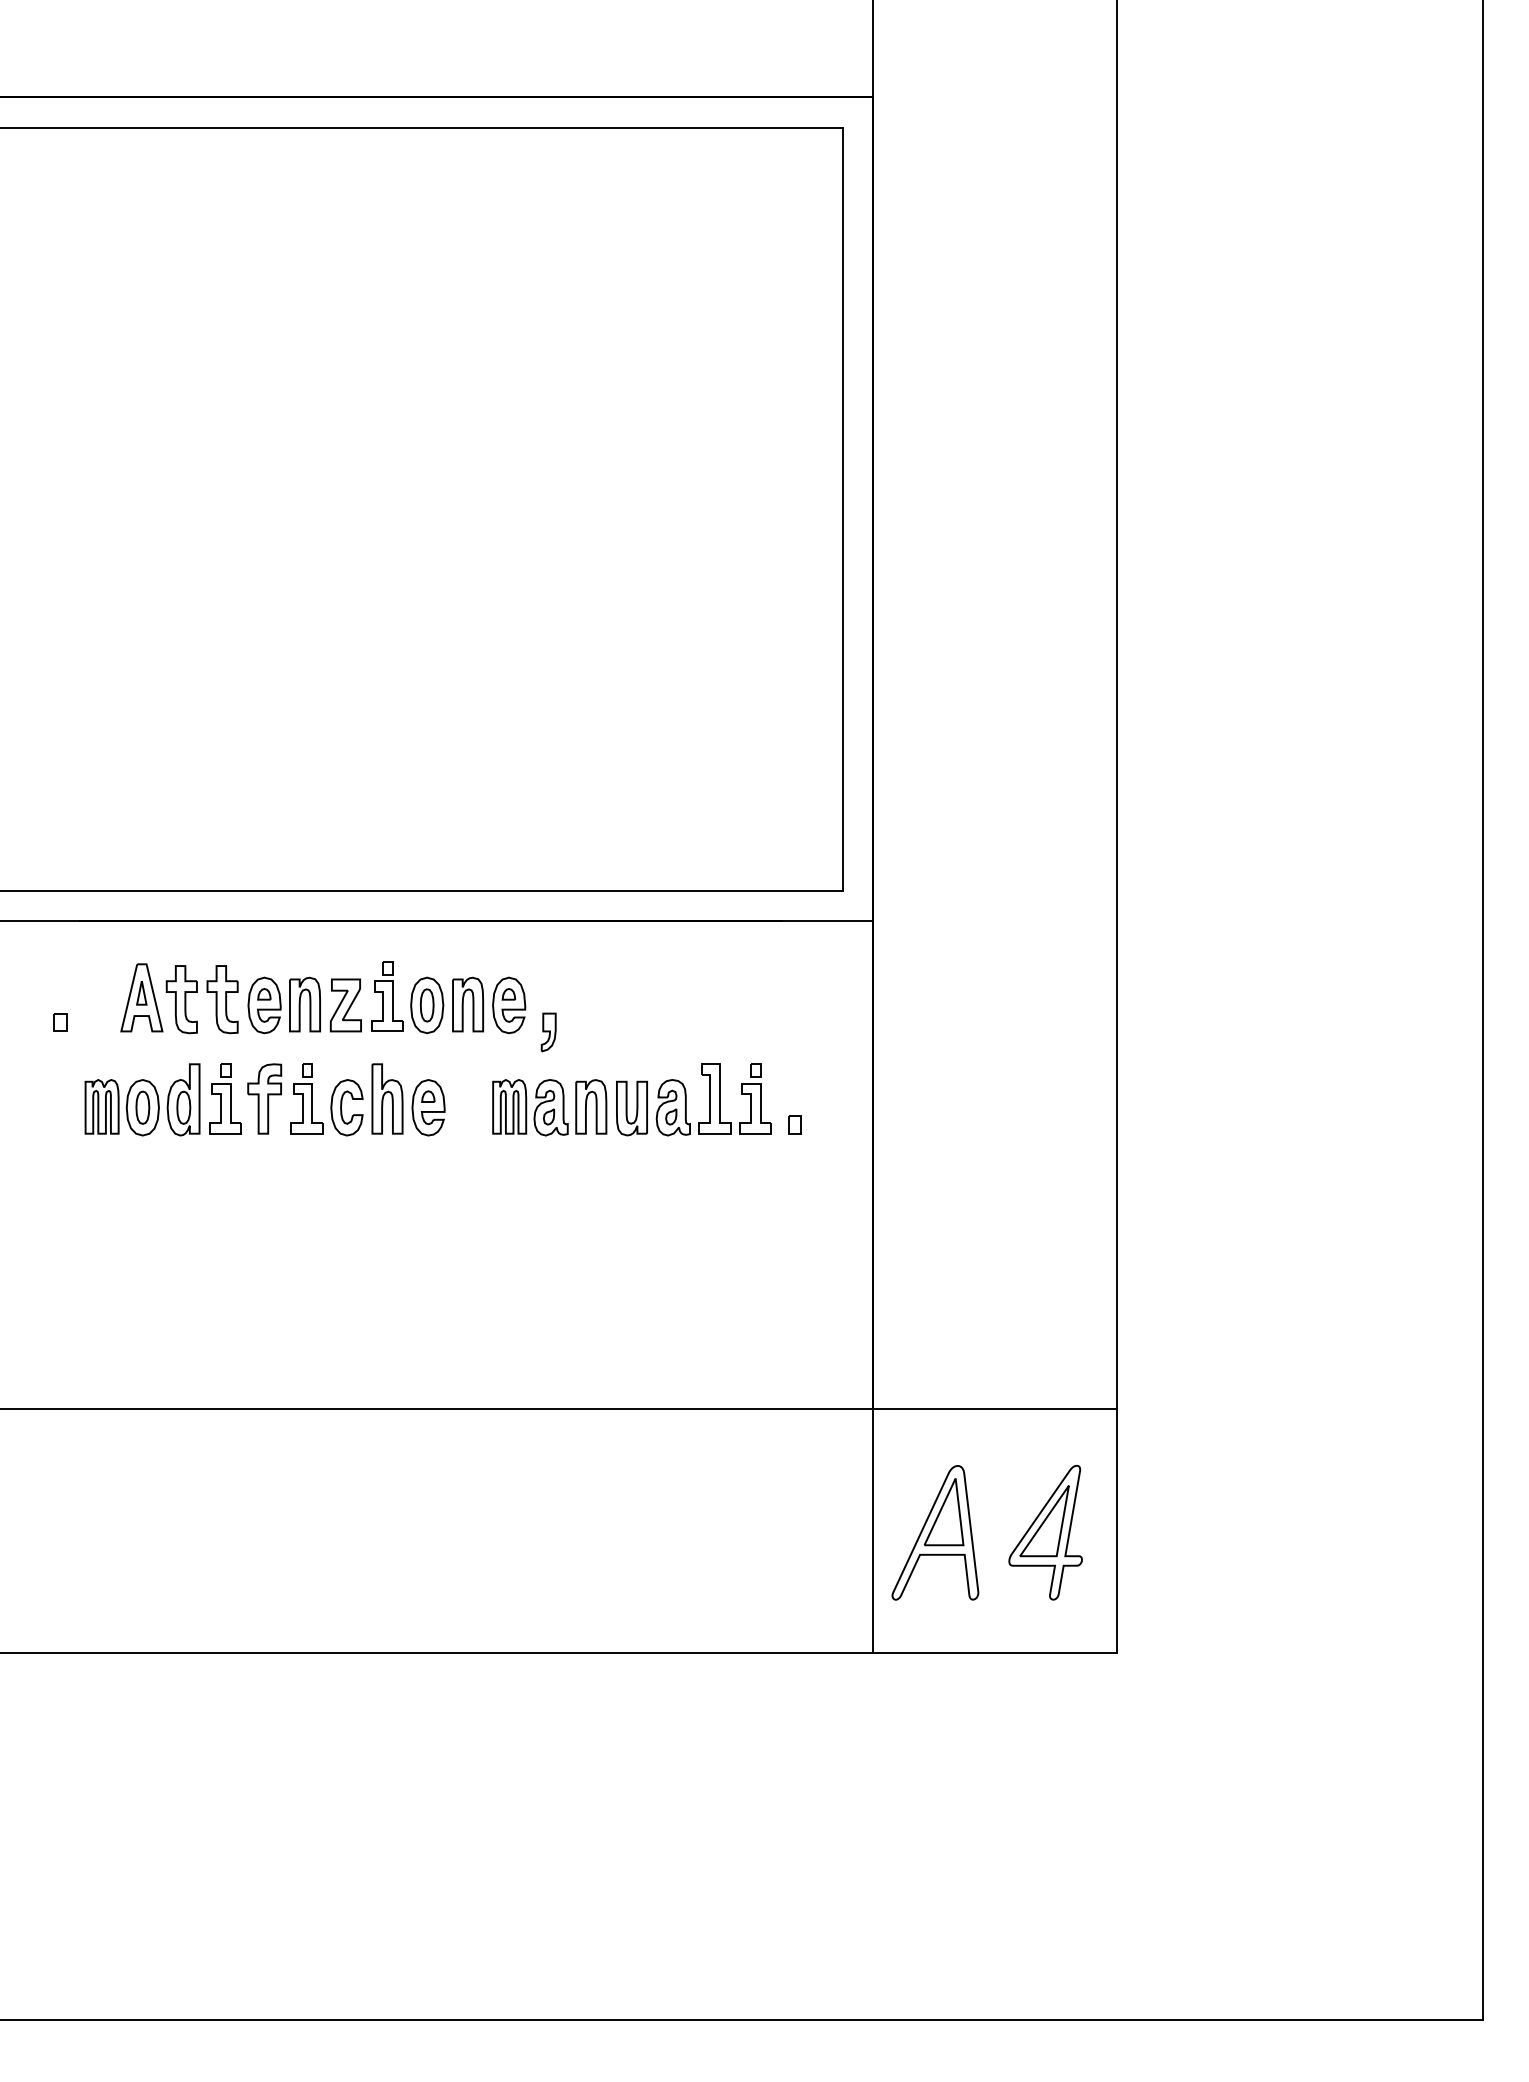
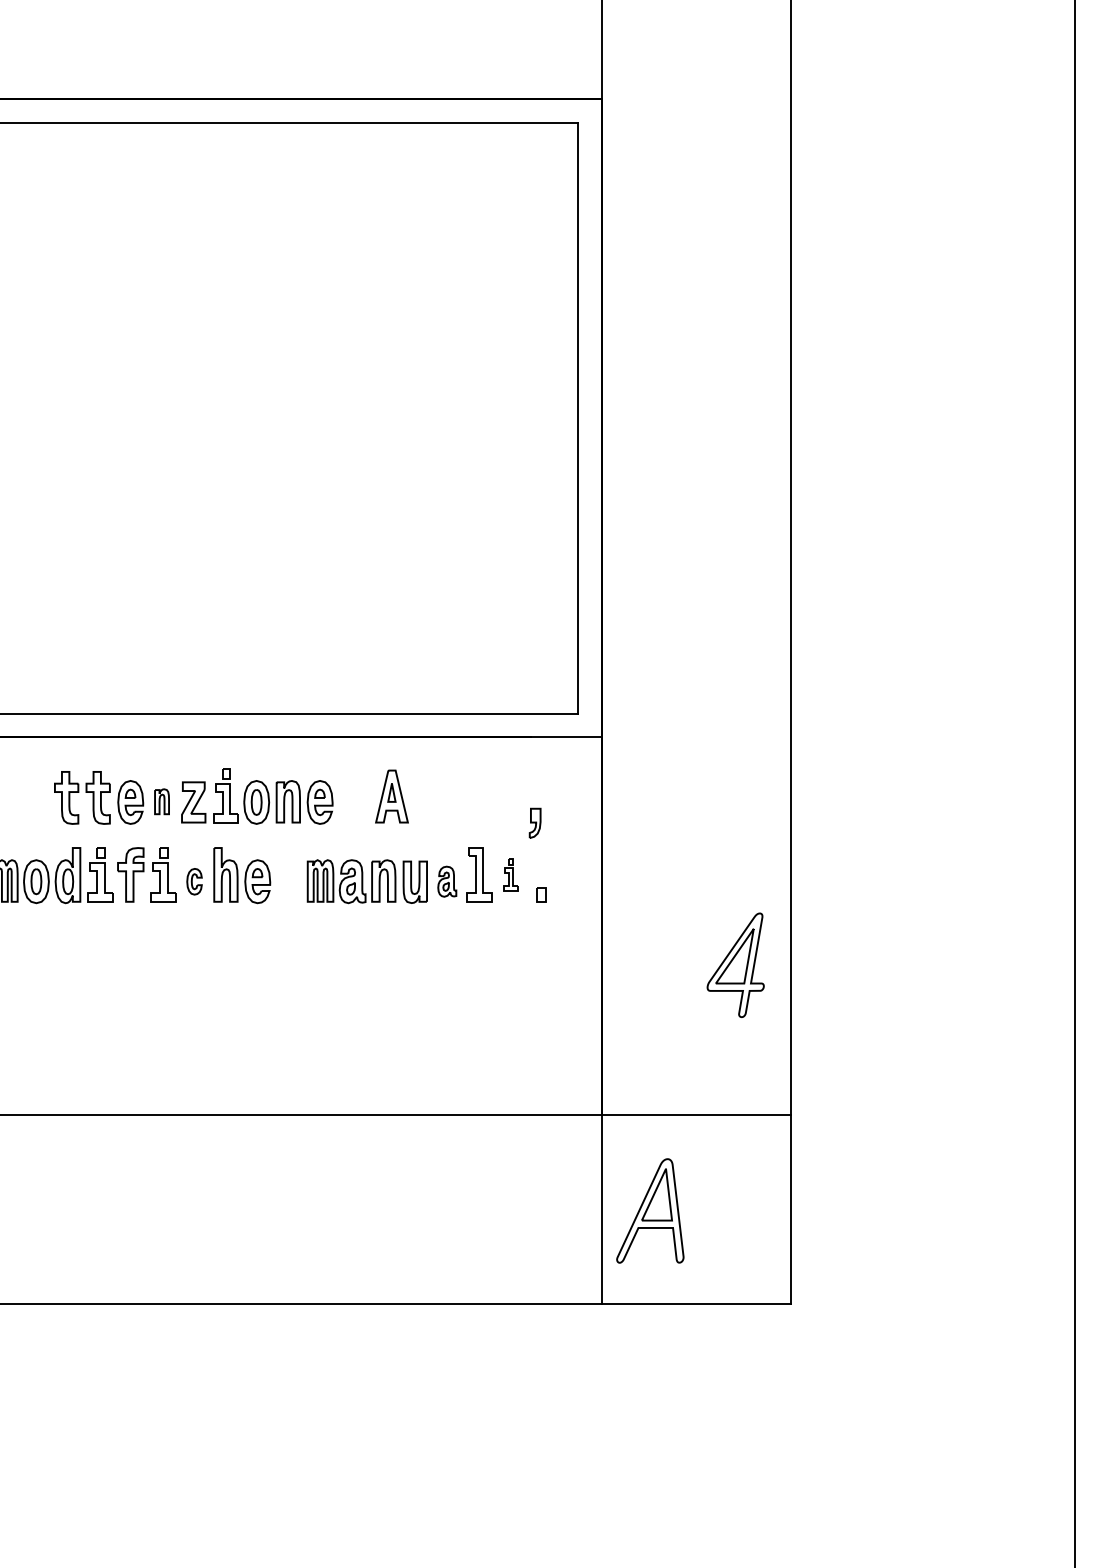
part: (141, 997) -> (391, 796), moved
part: (304, 1004) -> (161, 801), size x0.6
part: (548, 1032) -> (534, 823), moved
part: (755, 1098) -> (510, 874), size x0.6
part: (346, 1107) -> (194, 881), size x0.6
part: (672, 1107) -> (446, 881), size x0.7
part: (1045, 1532) -> (735, 965), moved

